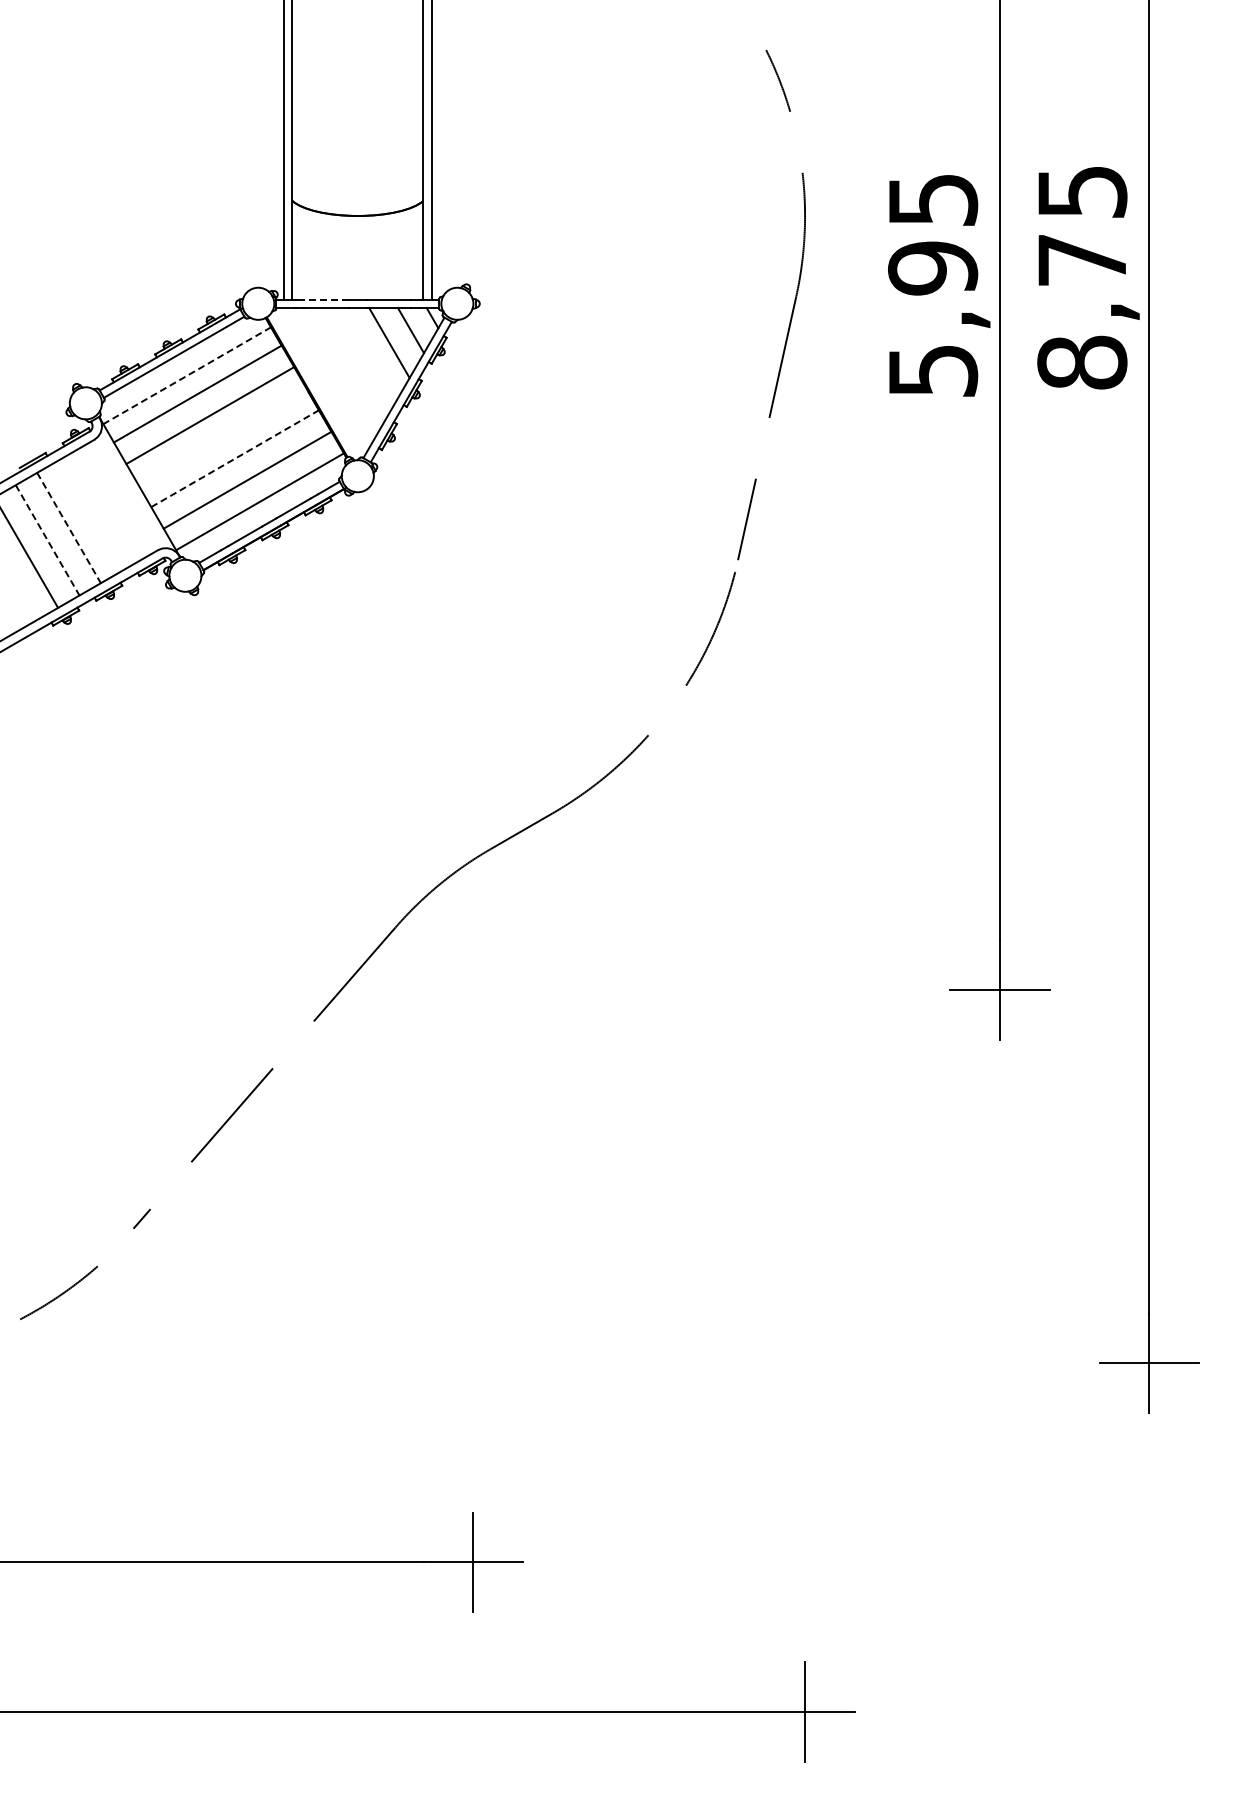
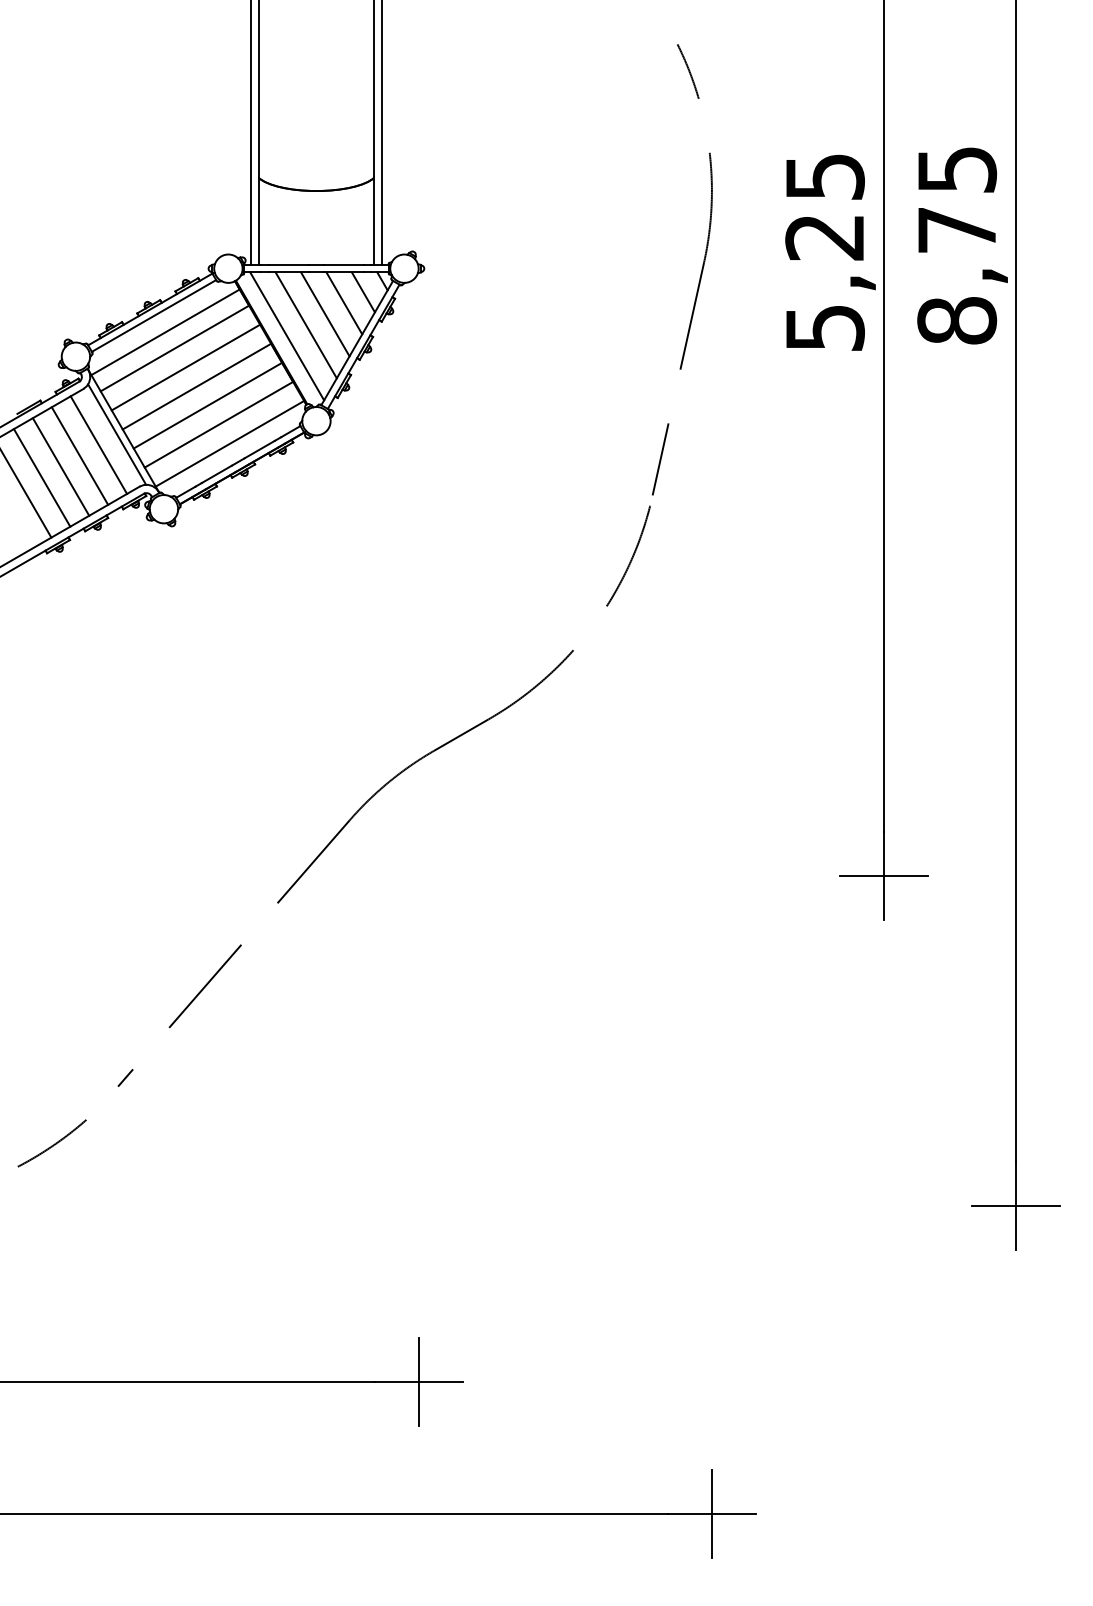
text: (933, 268) -> (825, 237), 5,95 -> 5,25
line: (326, 299) -> (288, 264), dashed -> solid
line: (367, 355) -> (324, 314), added
line: (345, 367) -> (305, 325), added
line: (187, 375) -> (165, 332), dashed -> solid
line: (324, 380) -> (286, 336), added
line: (222, 436) -> (196, 386), added
line: (235, 458) -> (208, 405), dashed -> solid
line: (132, 491) -> (117, 434), added
line: (111, 503) -> (98, 445), added
line: (90, 515) -> (80, 455), added
line: (69, 528) -> (61, 467), dashed -> solid
line: (47, 540) -> (42, 478), dashed -> solid

